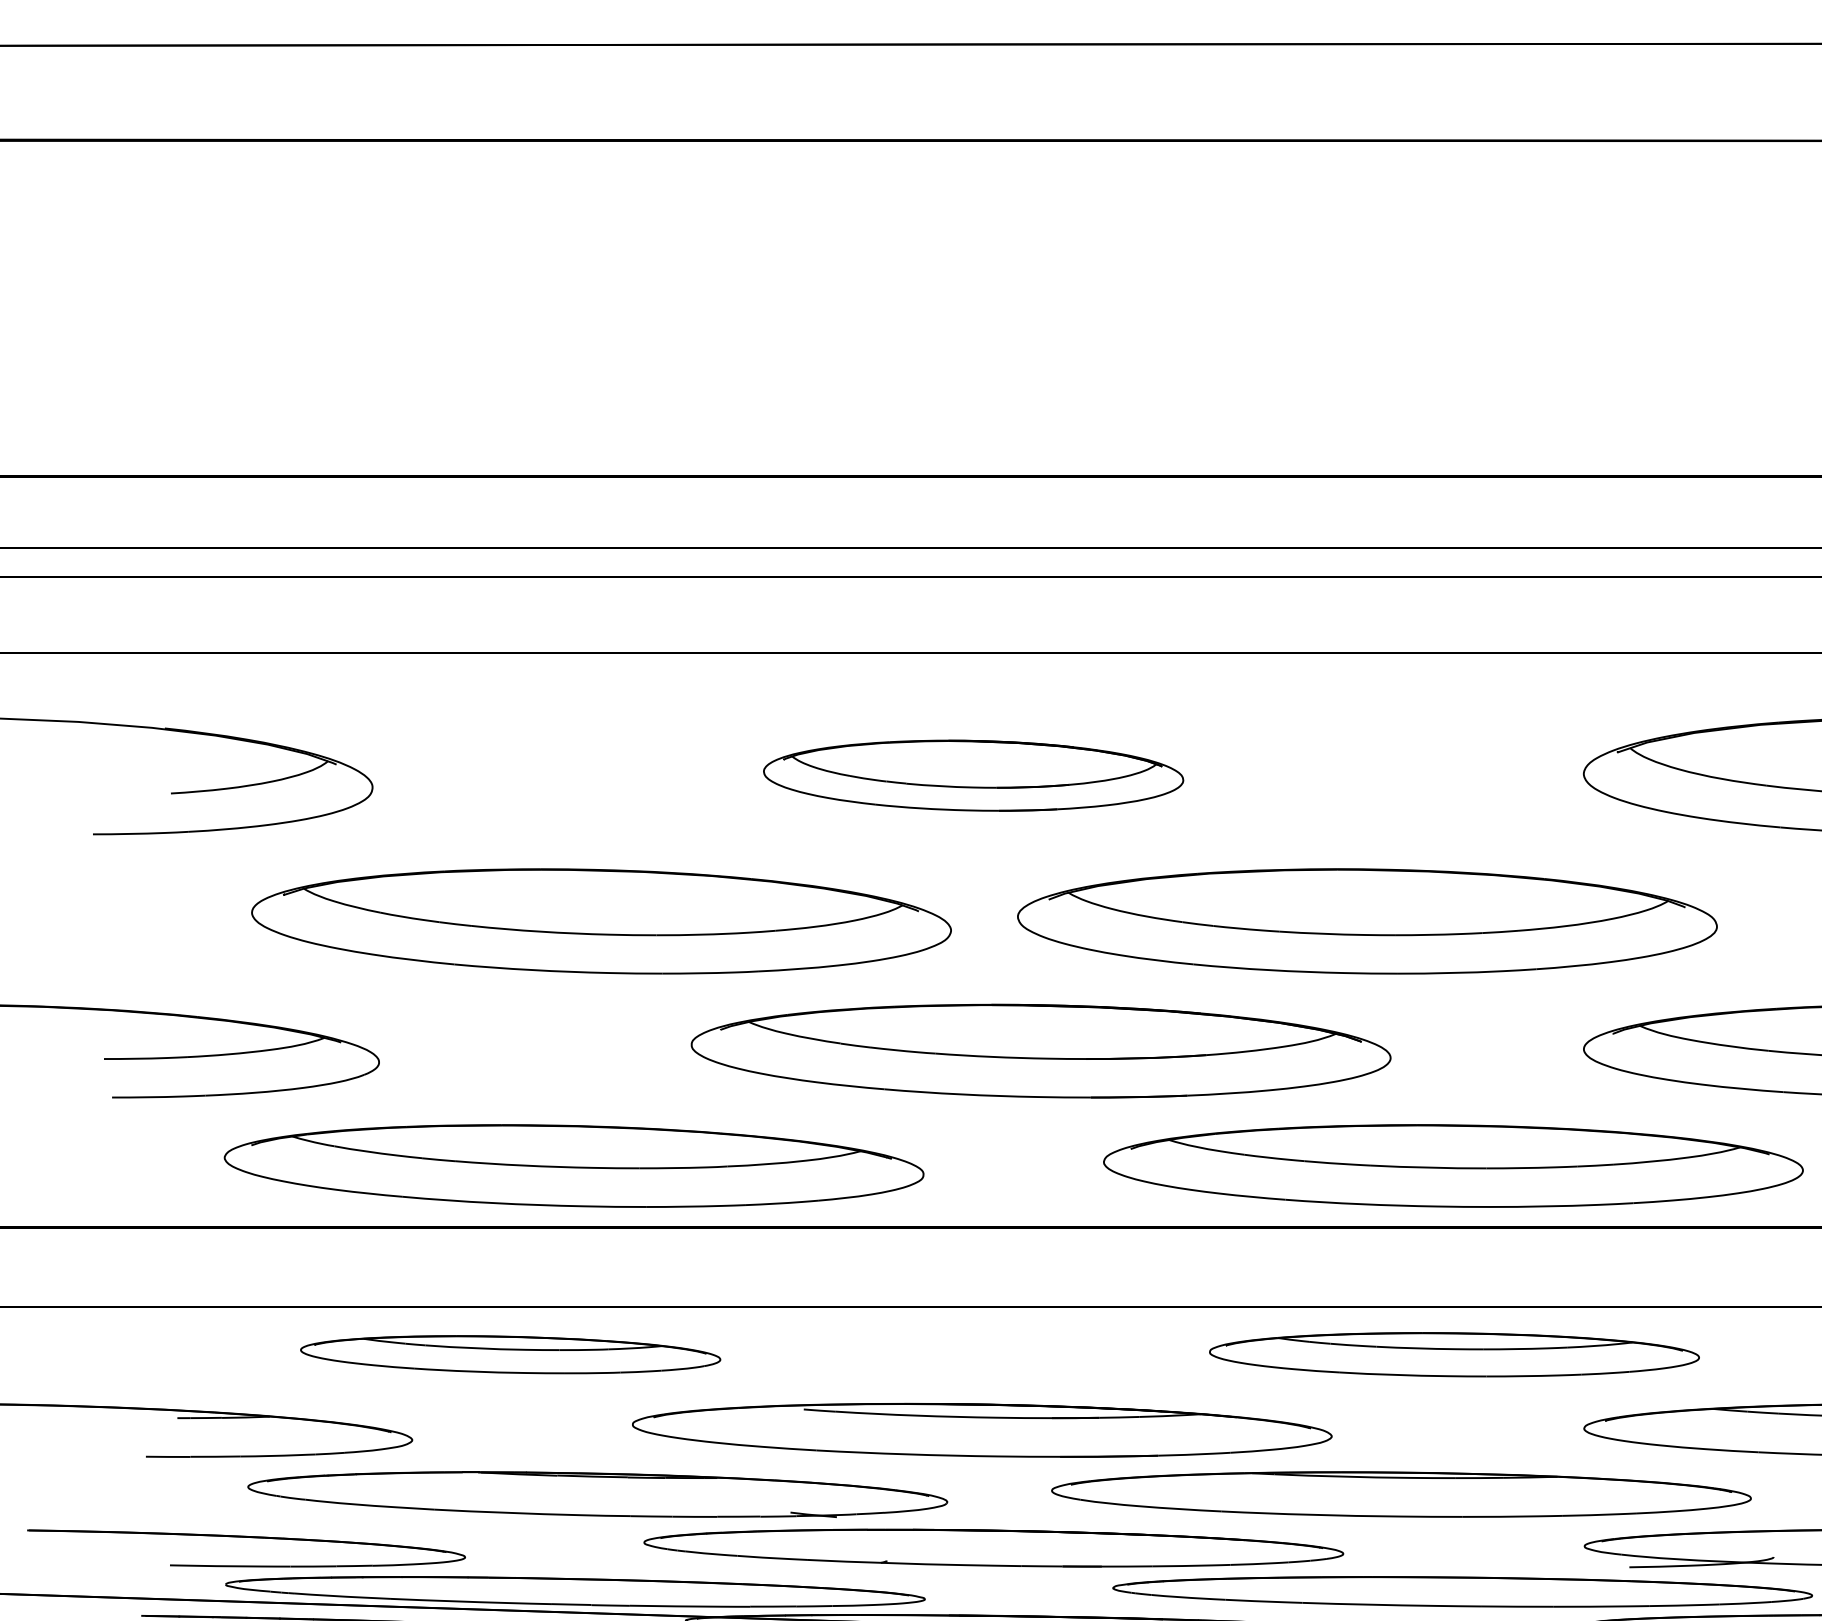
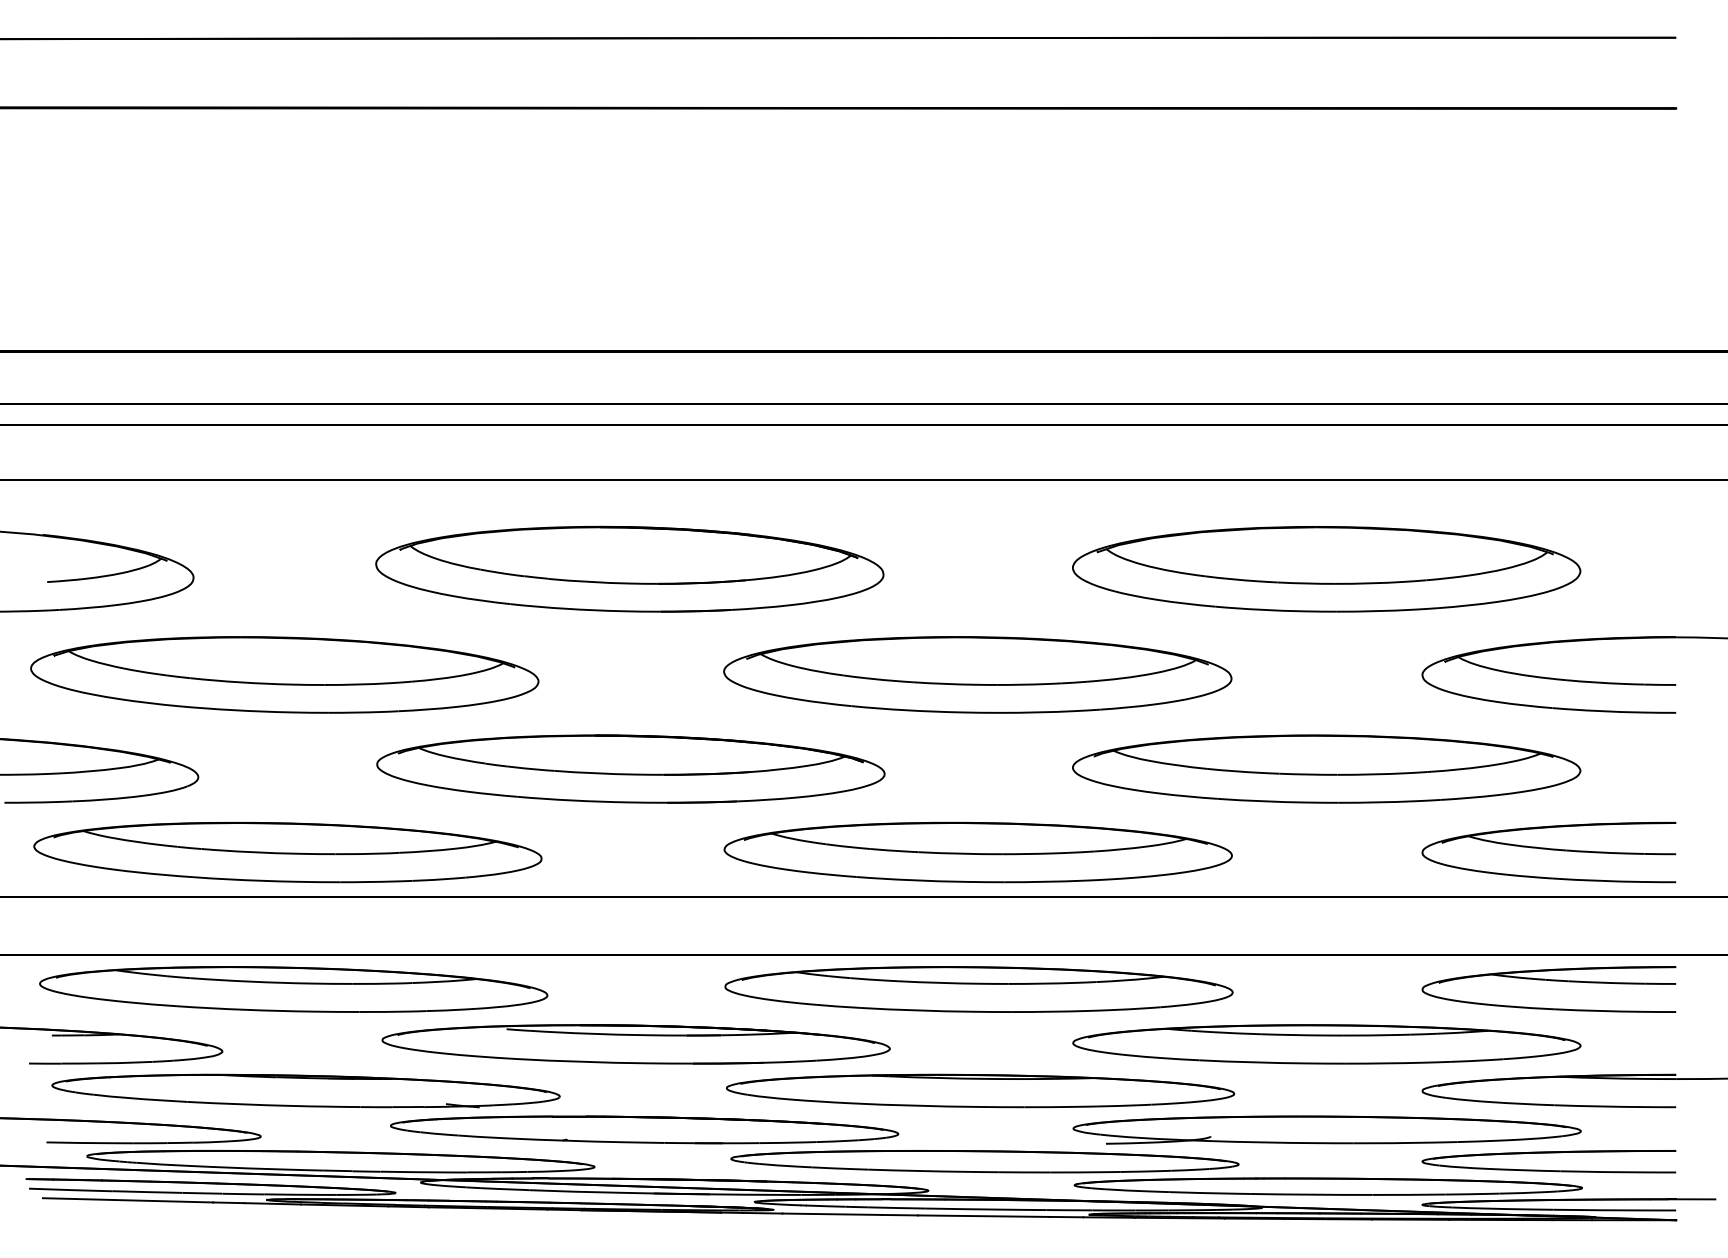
part: (973, 774) -> (629, 568), size x1.67
part: (601, 920) -> (284, 674), moved
part: (1367, 920) -> (977, 674), moved
part: (1040, 1050) -> (630, 768), moved
part: (573, 1166) -> (287, 852), moved
part: (510, 1354) -> (293, 989), size x1.67
part: (1453, 1354) -> (978, 989), size x1.43
part: (596, 1493) -> (305, 1090), moved
part: (1401, 1493) -> (980, 1090), moved

